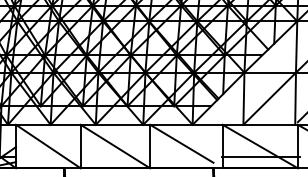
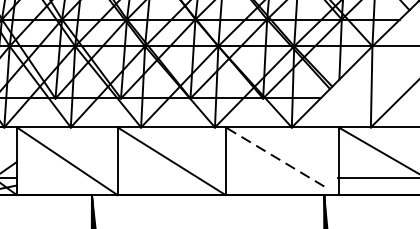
line: (181, 143) -> (274, 156), solid -> dashed

